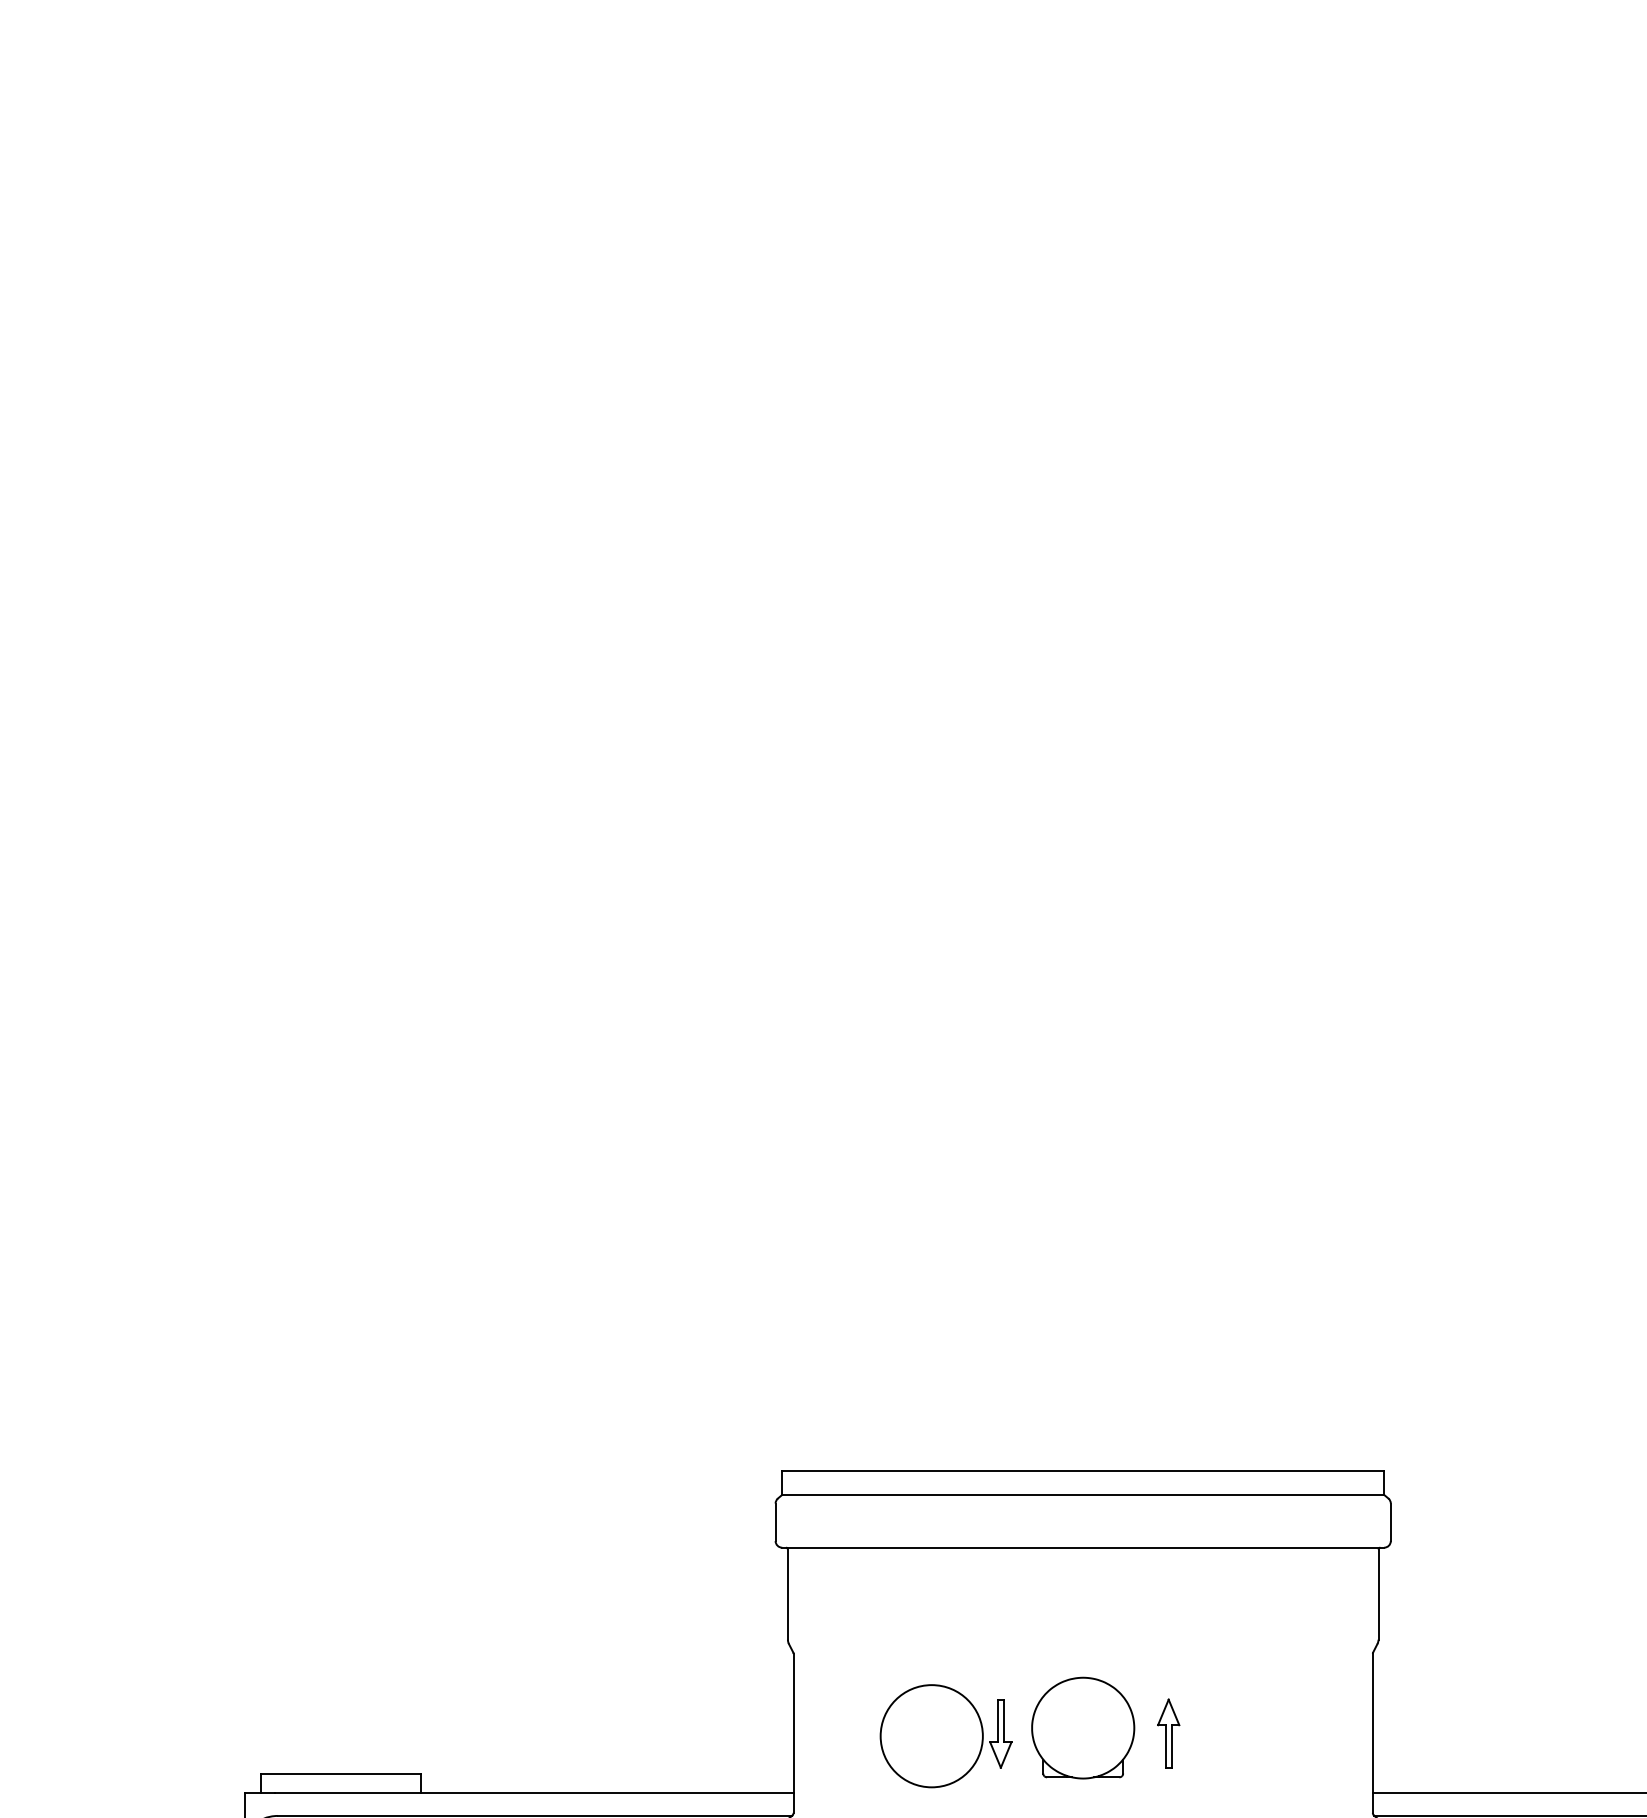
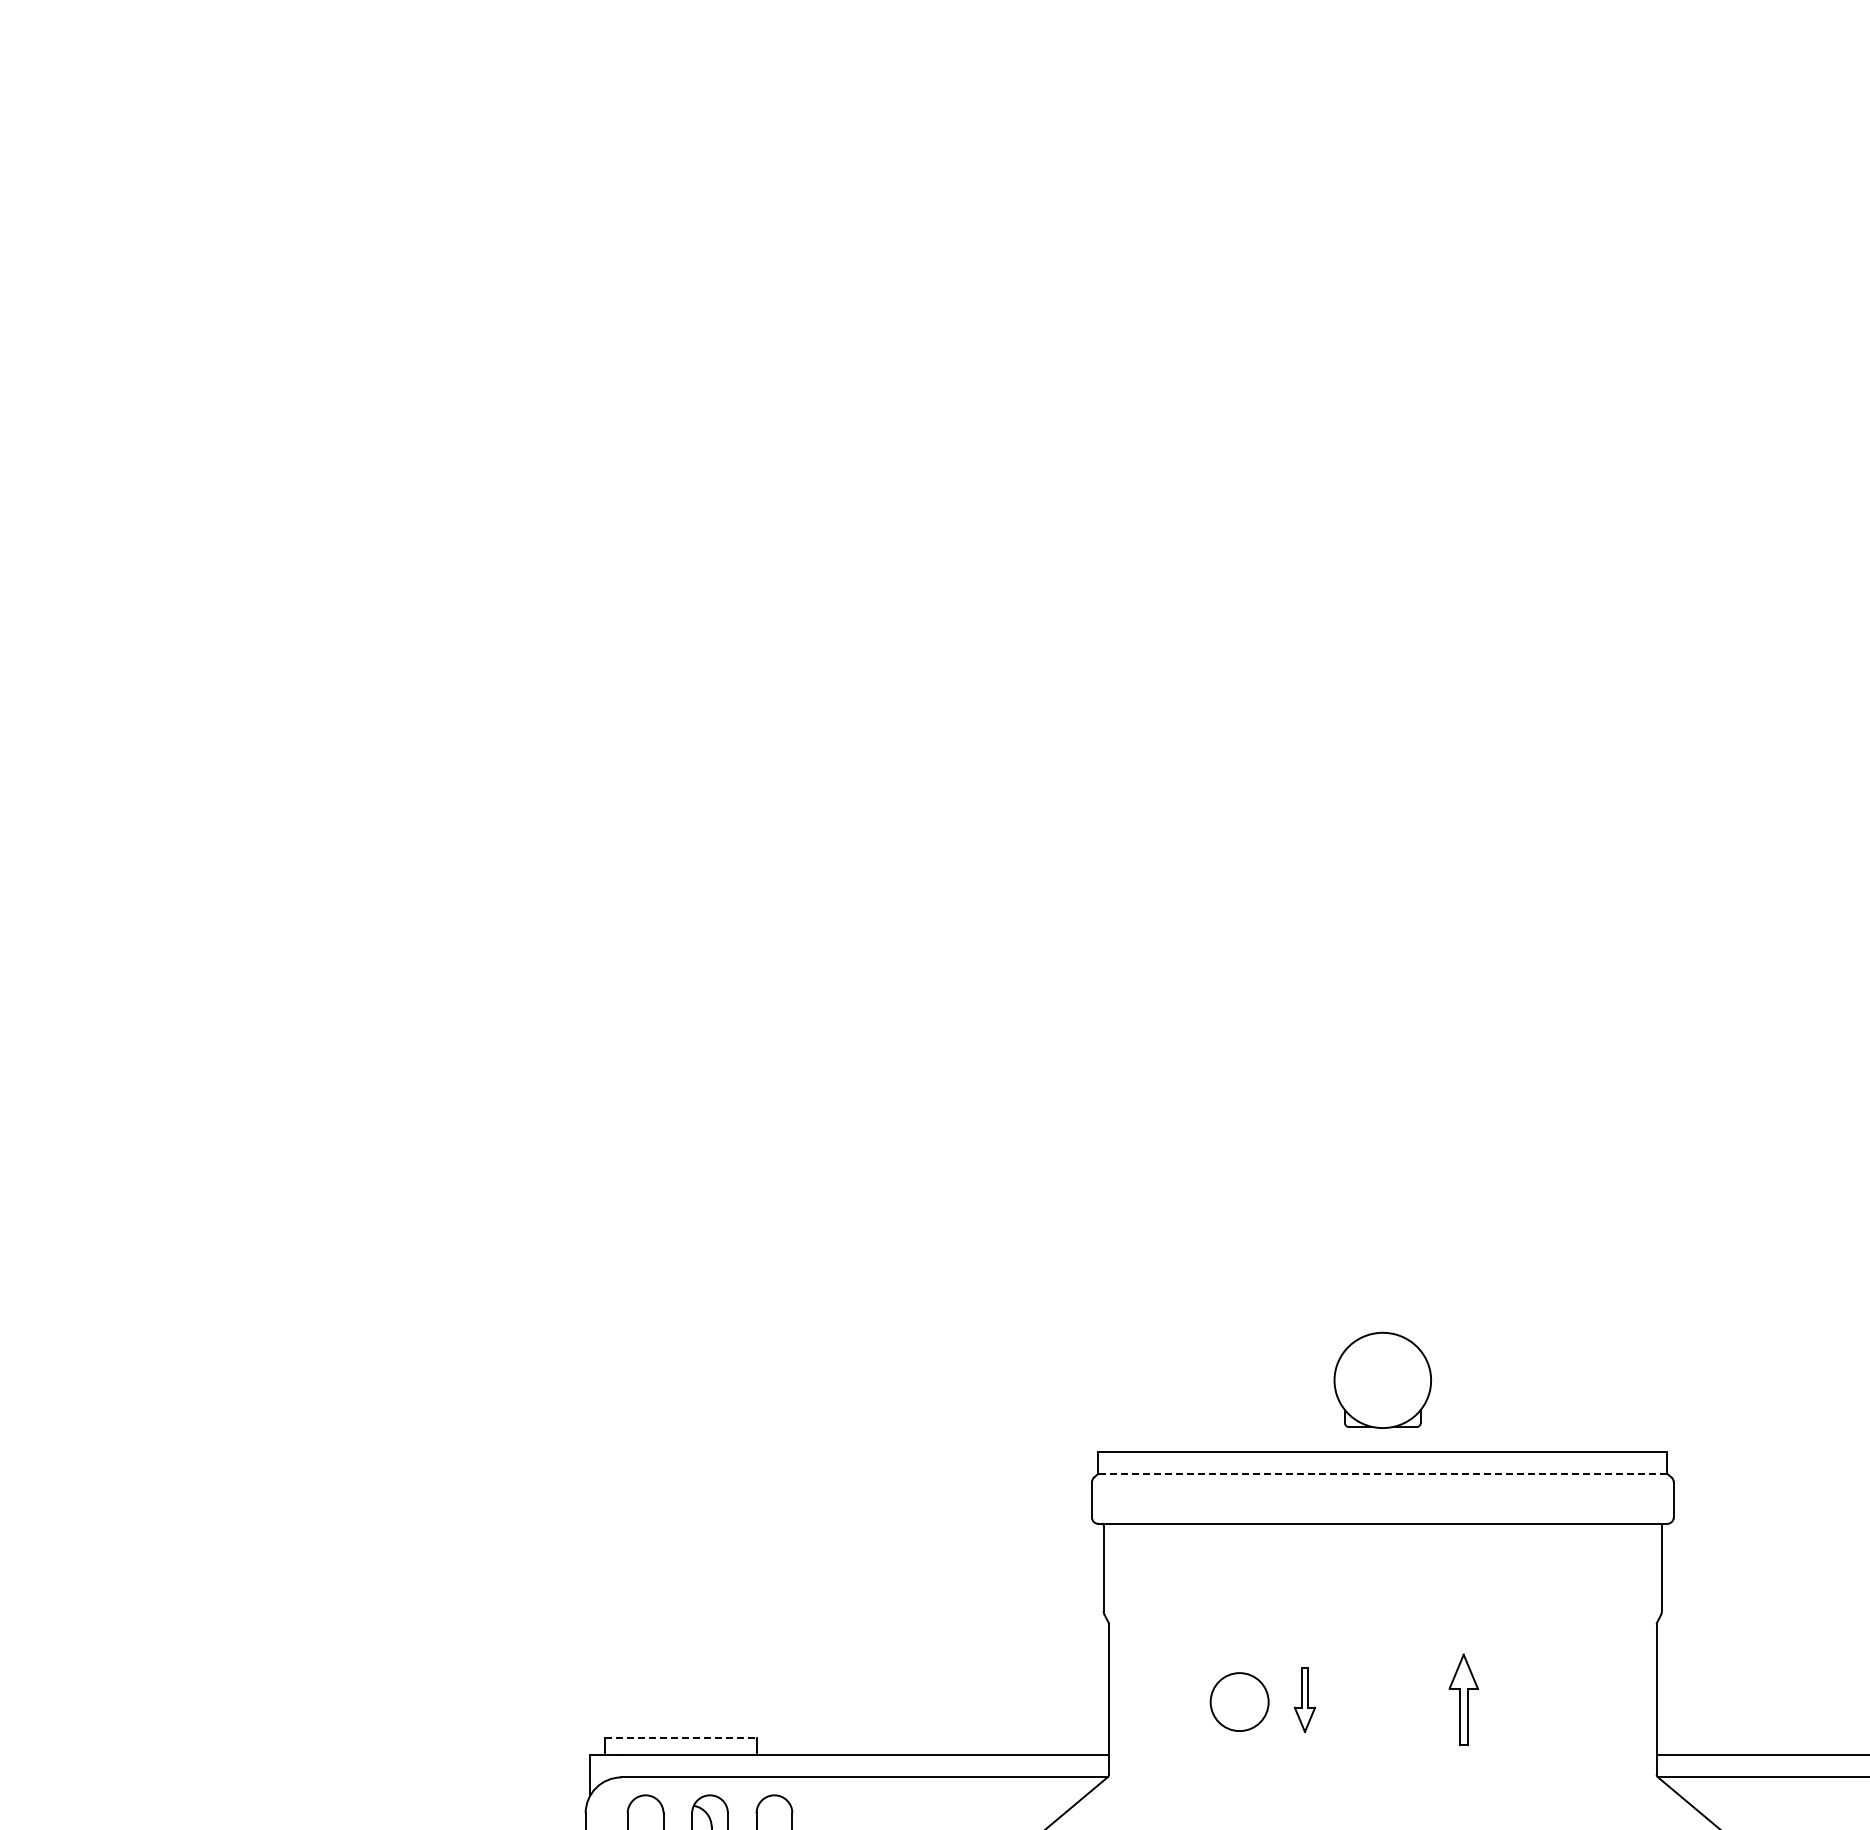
line: (1082, 1494) -> (1382, 1473), solid -> dashed
part: (1082, 1727) -> (1382, 1379), moved
part: (1168, 1733) -> (1463, 1699), size x1.4
circle: (931, 1735) -> (1239, 1701), size x0.6
line: (341, 1773) -> (681, 1737), solid -> dashed

